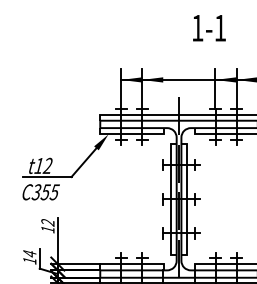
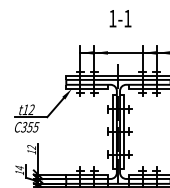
text: (209, 27) -> (120, 18), moved

